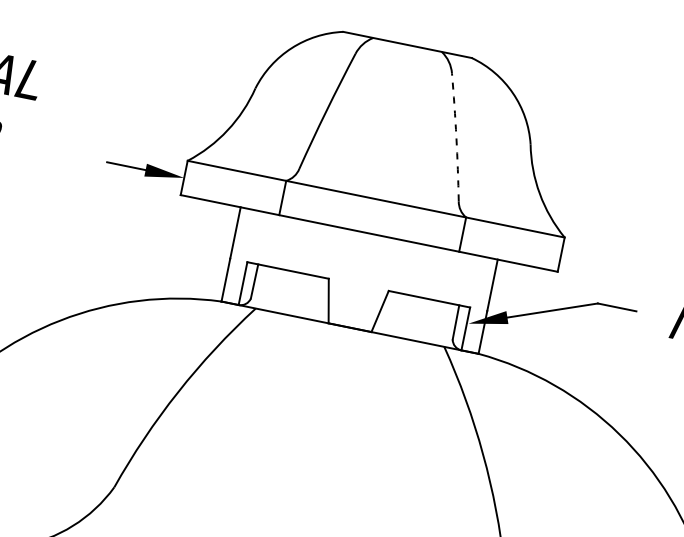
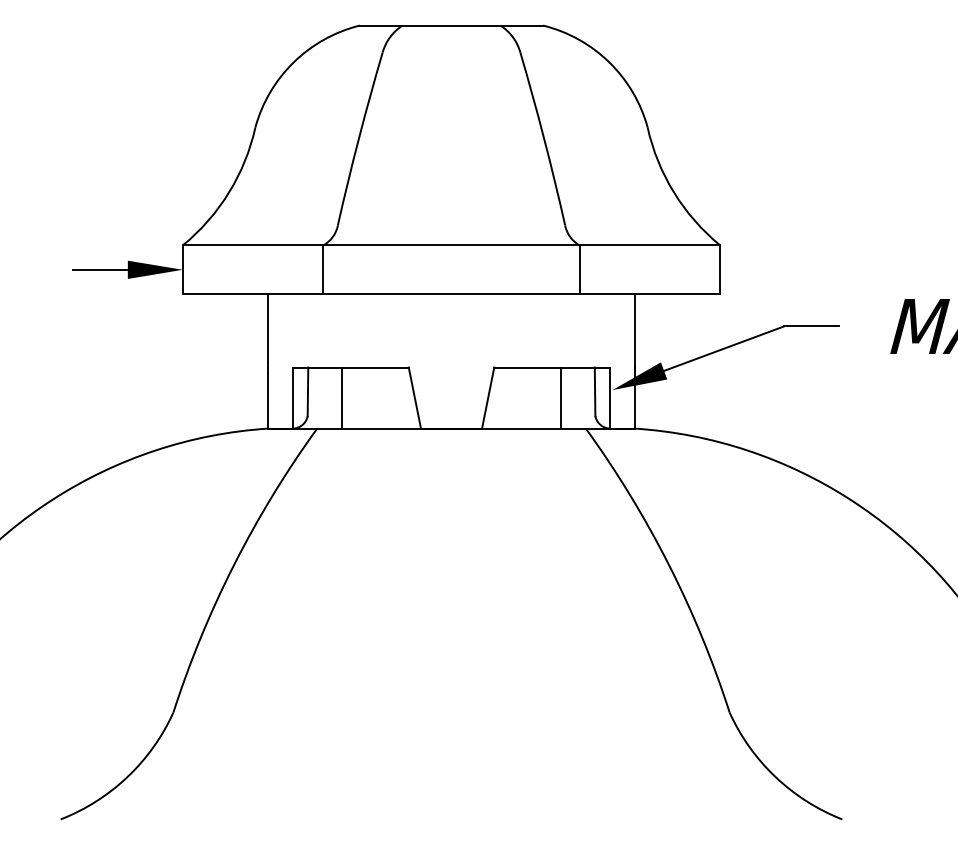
arc: (456, 137) -> (544, 138), dashed -> solid
line: (277, 290) -> (341, 397), added
line: (431, 321) -> (561, 397), added

